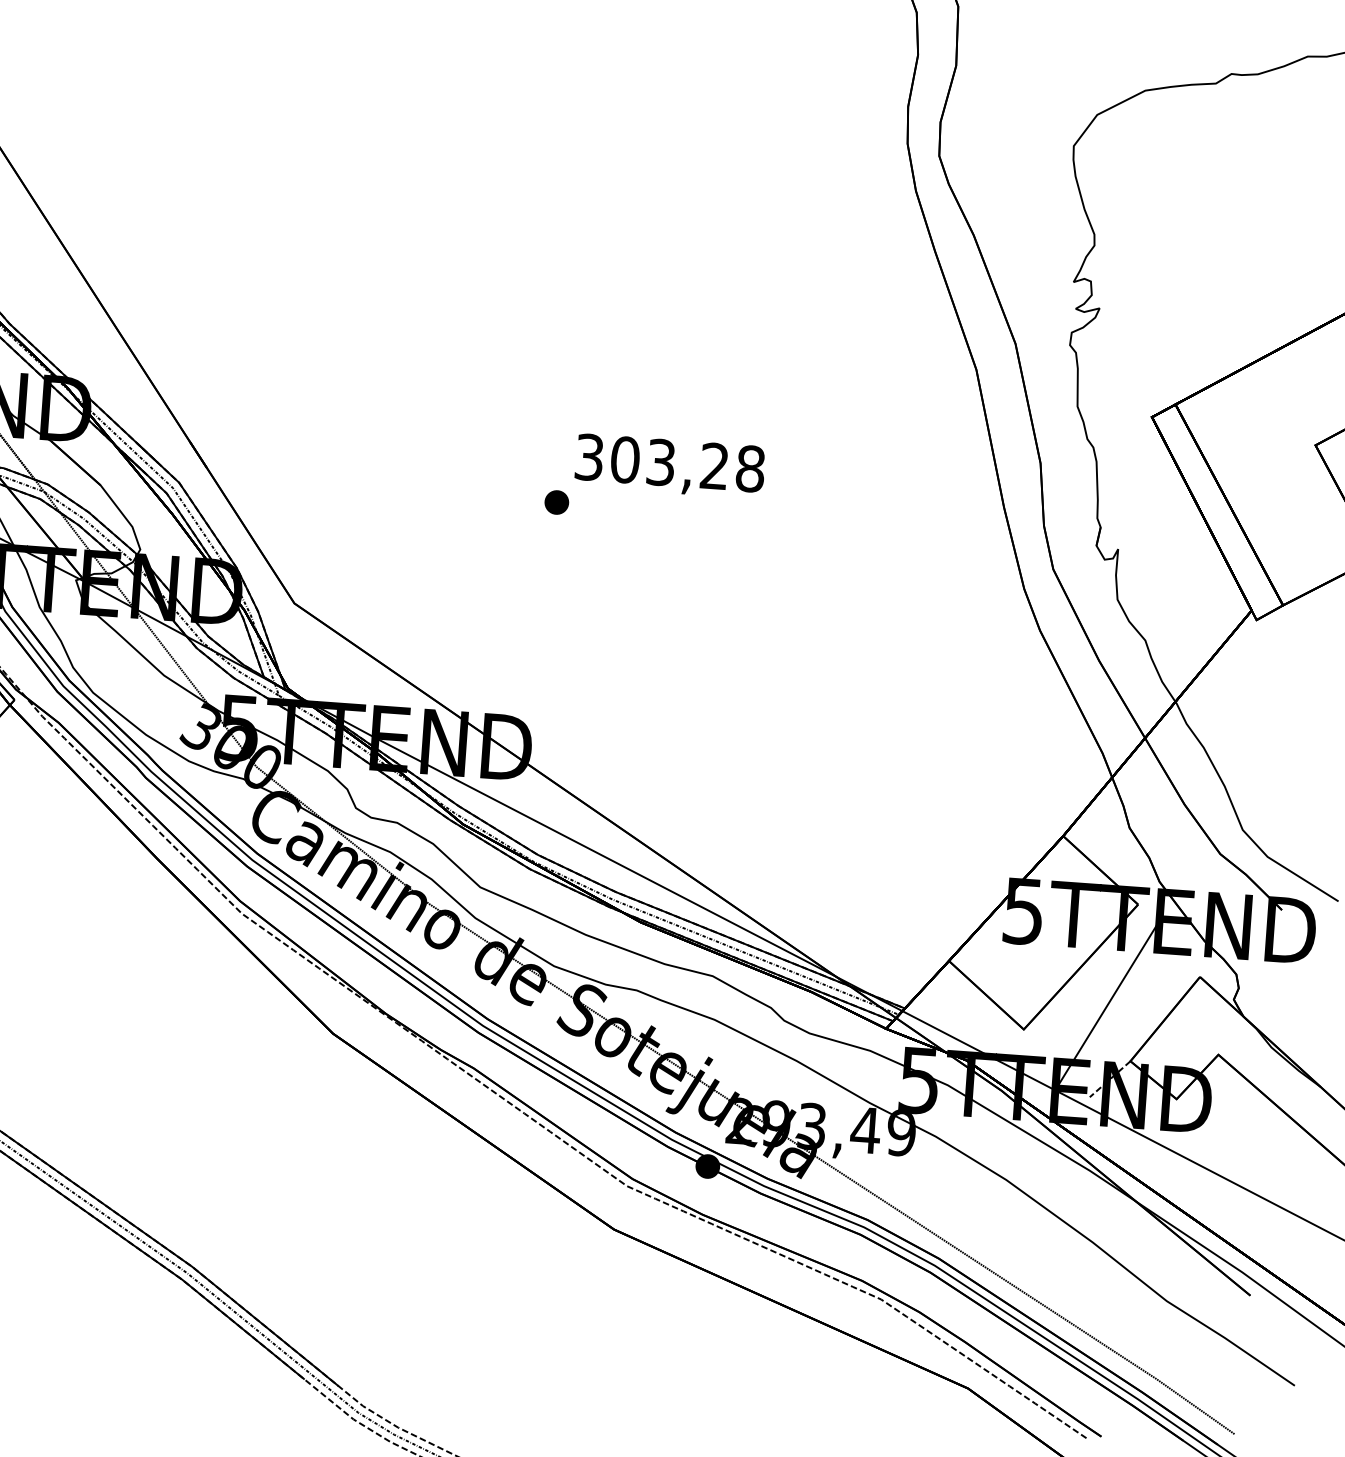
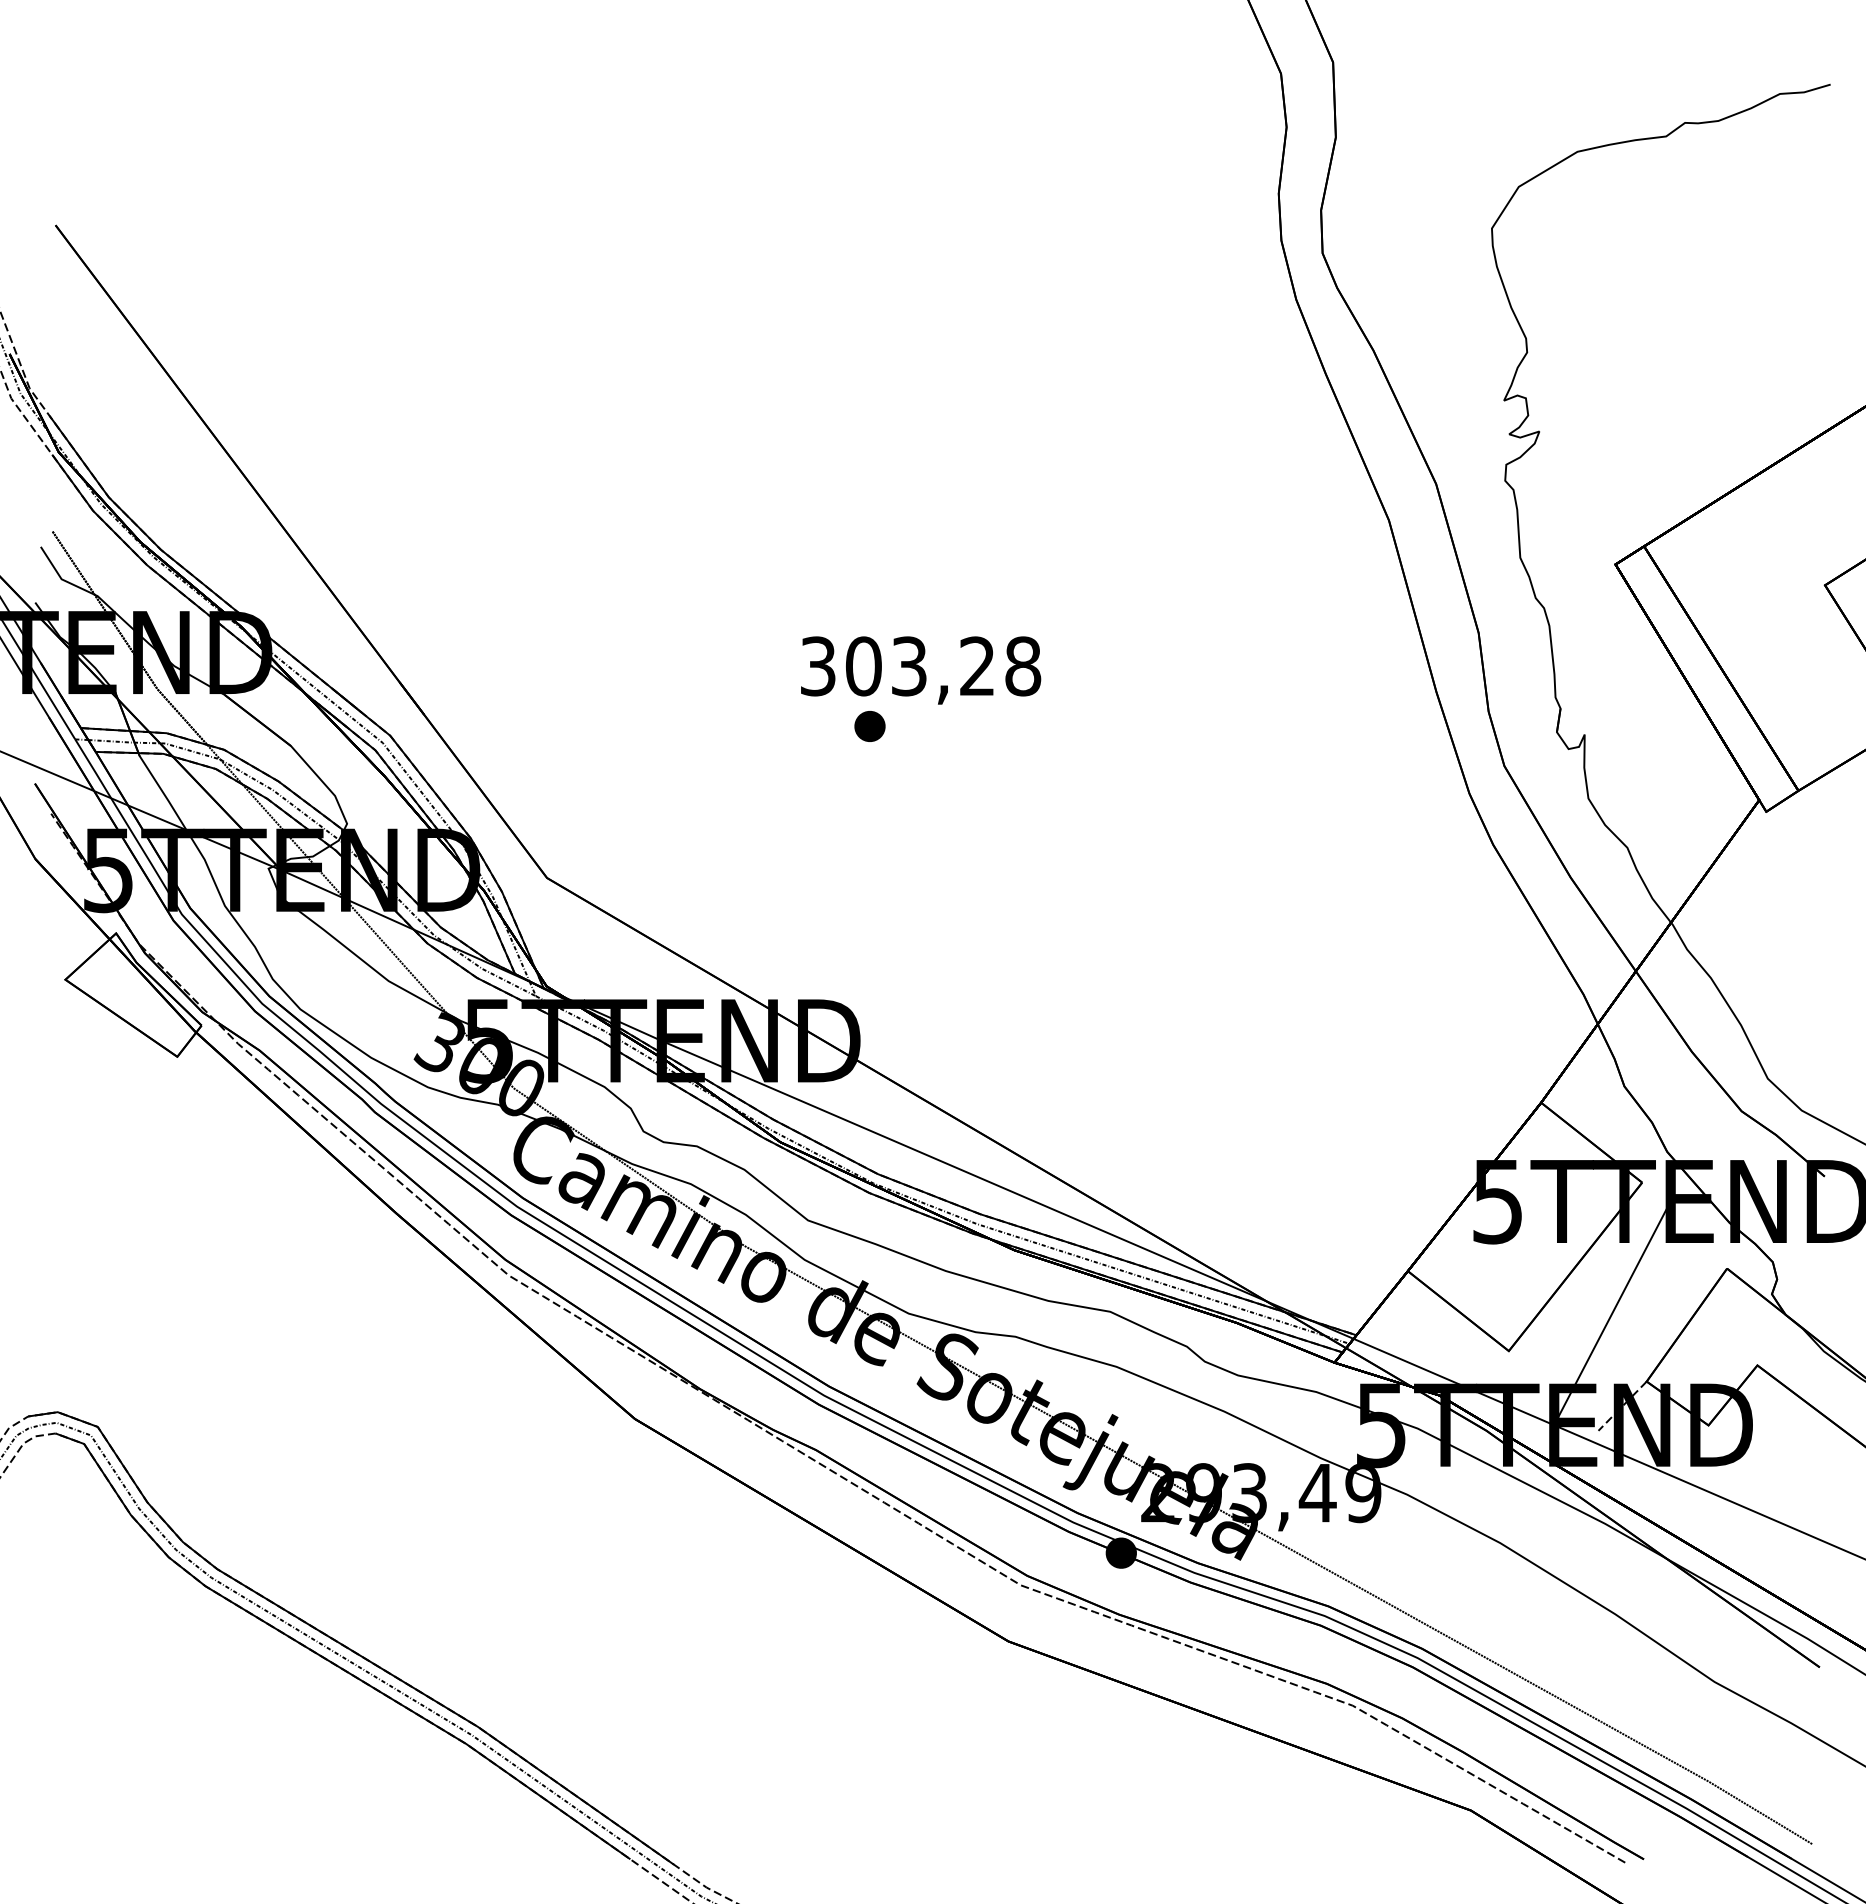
text: (670, 466) -> (921, 670), moved

